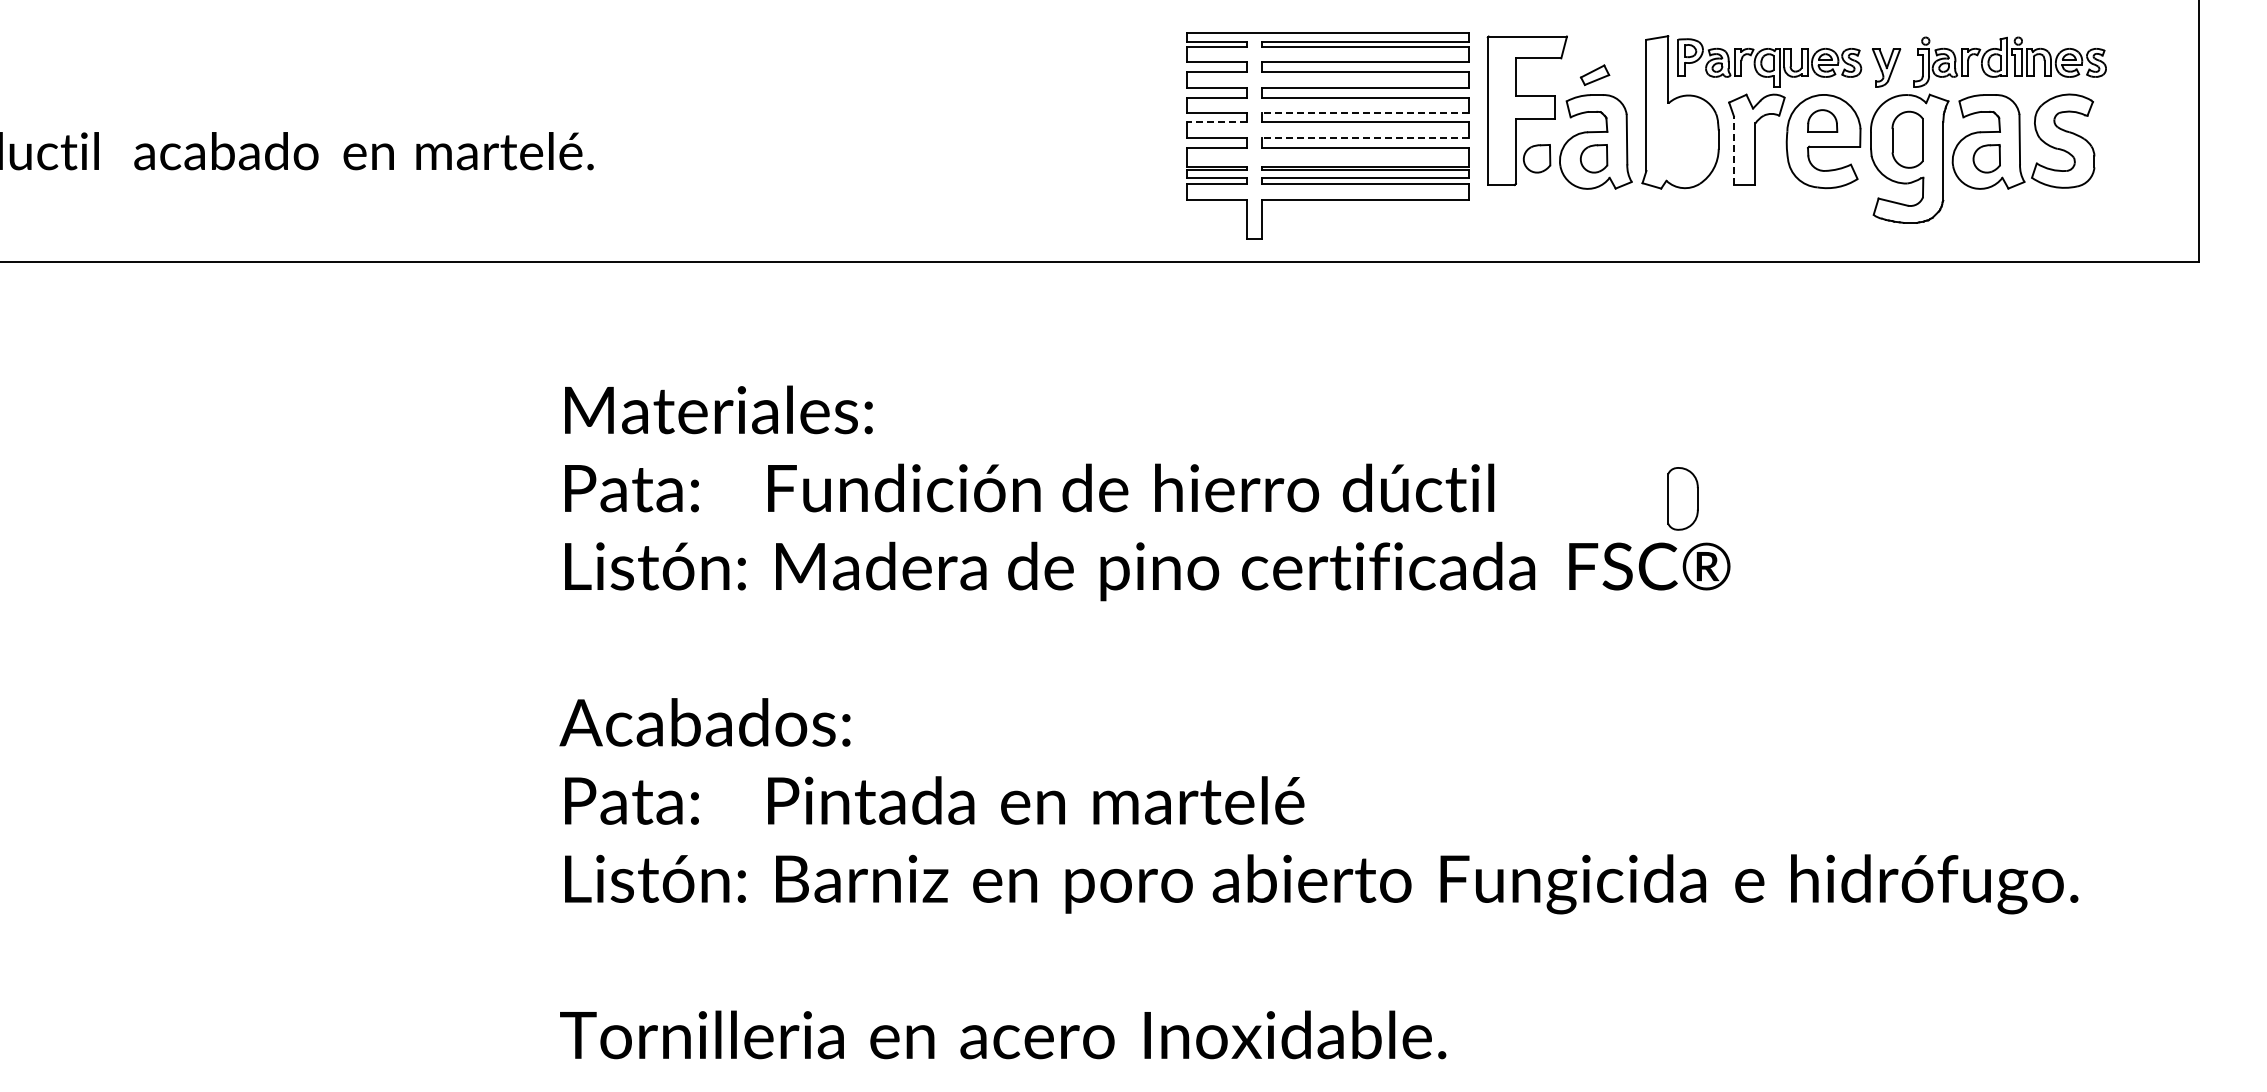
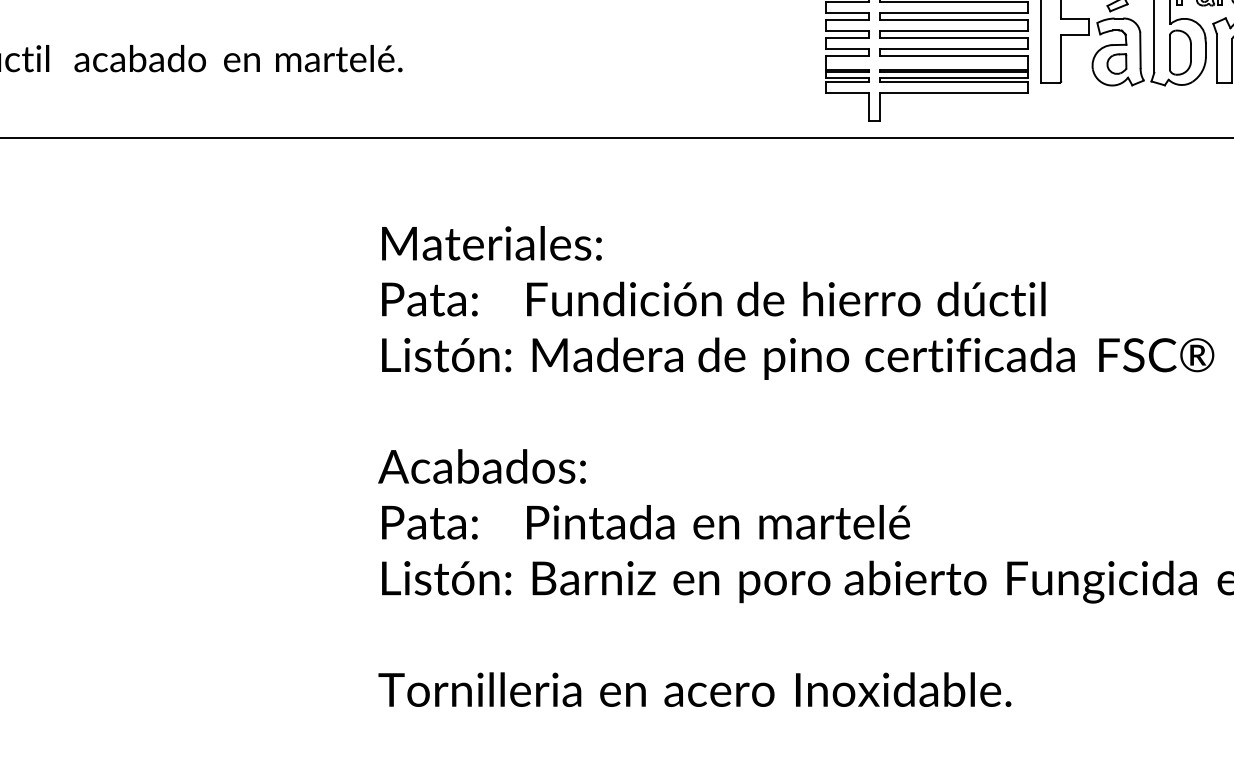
line: (1365, 112) -> (953, 30), dashed -> solid
line: (1216, 122) -> (847, 38), dashed -> solid
line: (1365, 138) -> (953, 49), dashed -> solid
line: (1733, 150) -> (1216, 58), dashed -> solid
part: (1536, 158) -> (1075, 63), removed
part: (1682, 498) -> (1180, 52), moved

